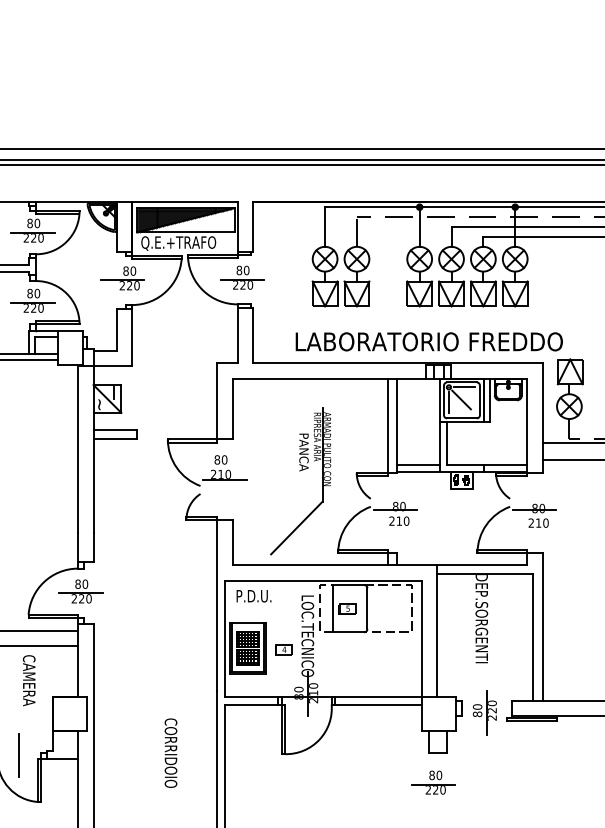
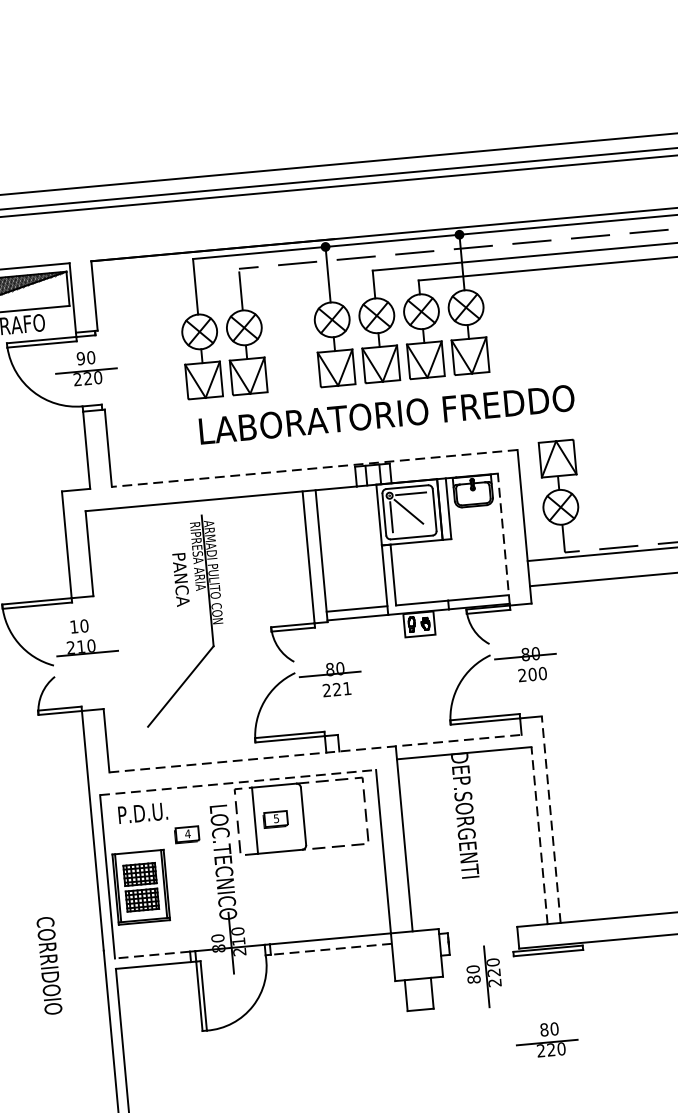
text: (239, 270) -> (81, 358), 80 -> 90
text: (428, 341) -> (385, 414), moved
line: (397, 363) -> (314, 468), solid -> dashed
line: (527, 425) -> (504, 539), solid -> dashed
text: (217, 459) -> (74, 626), 80 -> 10
part: (300, 471) -> (178, 606), moved
text: (402, 520) -> (341, 688), 210 -> 221
text: (538, 522) -> (532, 673), 210 -> 200
line: (380, 565) -> (316, 754), solid -> dashed
line: (323, 580) -> (238, 782), solid -> dashed
line: (542, 627) -> (551, 820), solid -> dashed
line: (533, 637) -> (539, 835), solid -> dashed
part: (283, 649) -> (186, 833), moved
line: (251, 697) -> (152, 955), solid -> dashed
line: (378, 704) -> (331, 949), solid -> dashed
part: (484, 712) -> (483, 976), moved
text: (170, 752) -> (48, 964), moved
part: (433, 782) -> (547, 1039), moved

